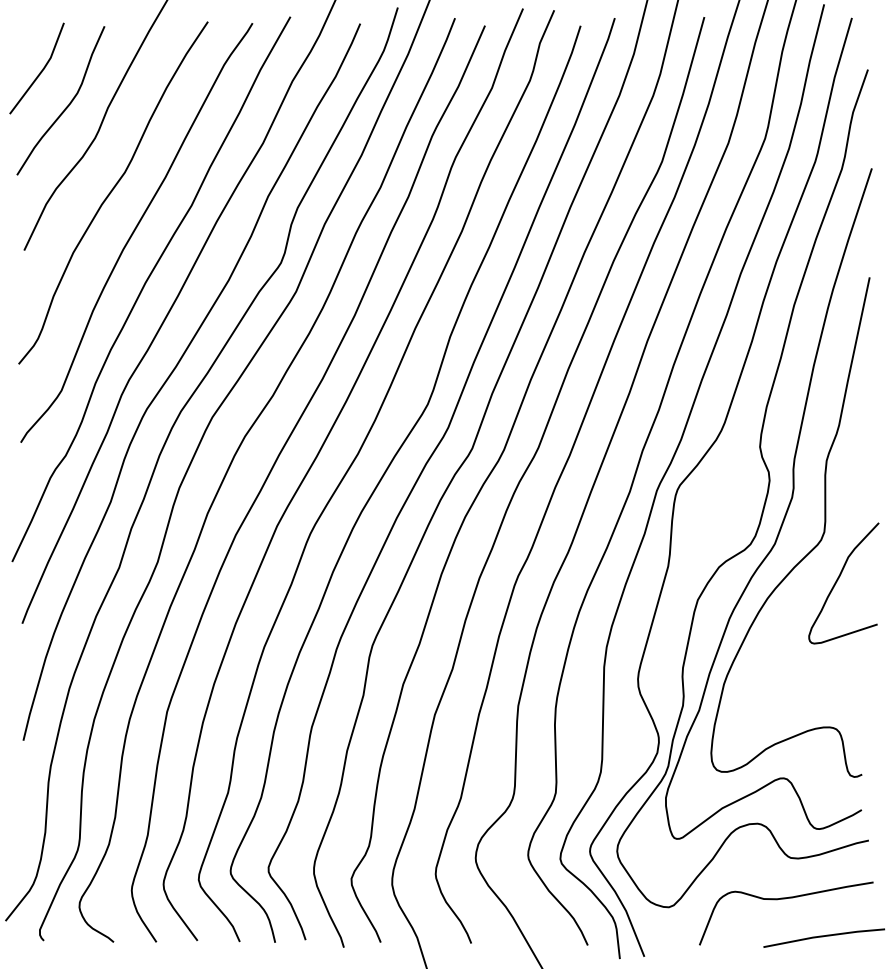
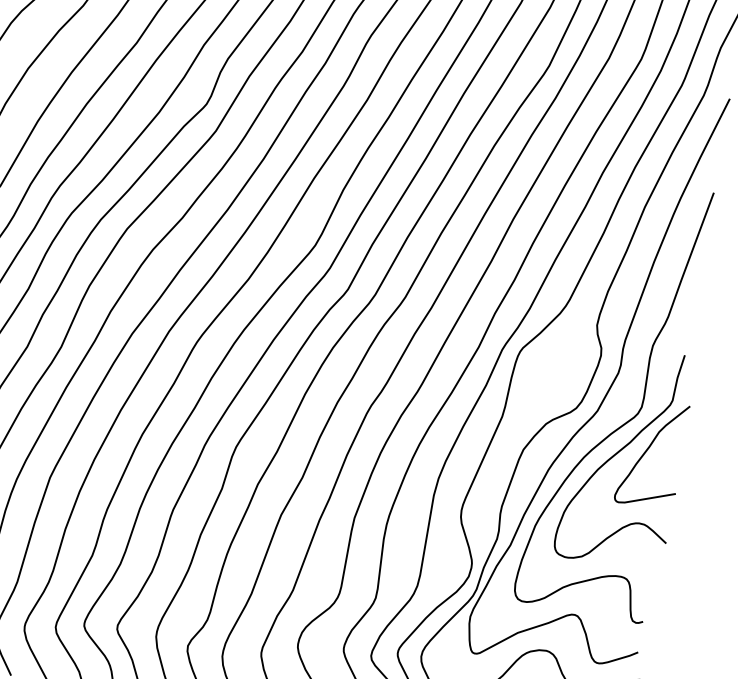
curve: (807, 586) -> (620, 452), added

